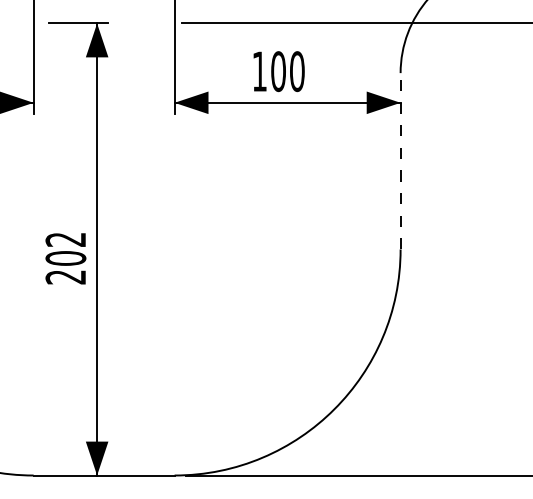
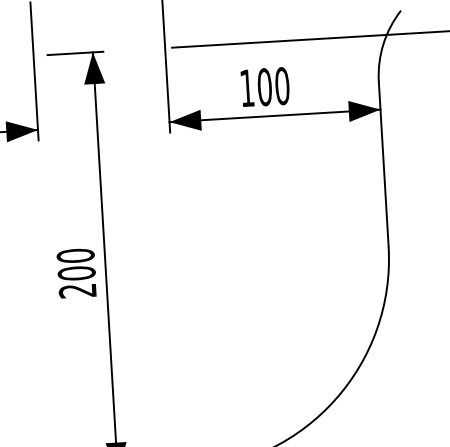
line: (400, 160) -> (383, 163), dashed -> solid
text: (65, 239) -> (75, 255), 202 -> 200

